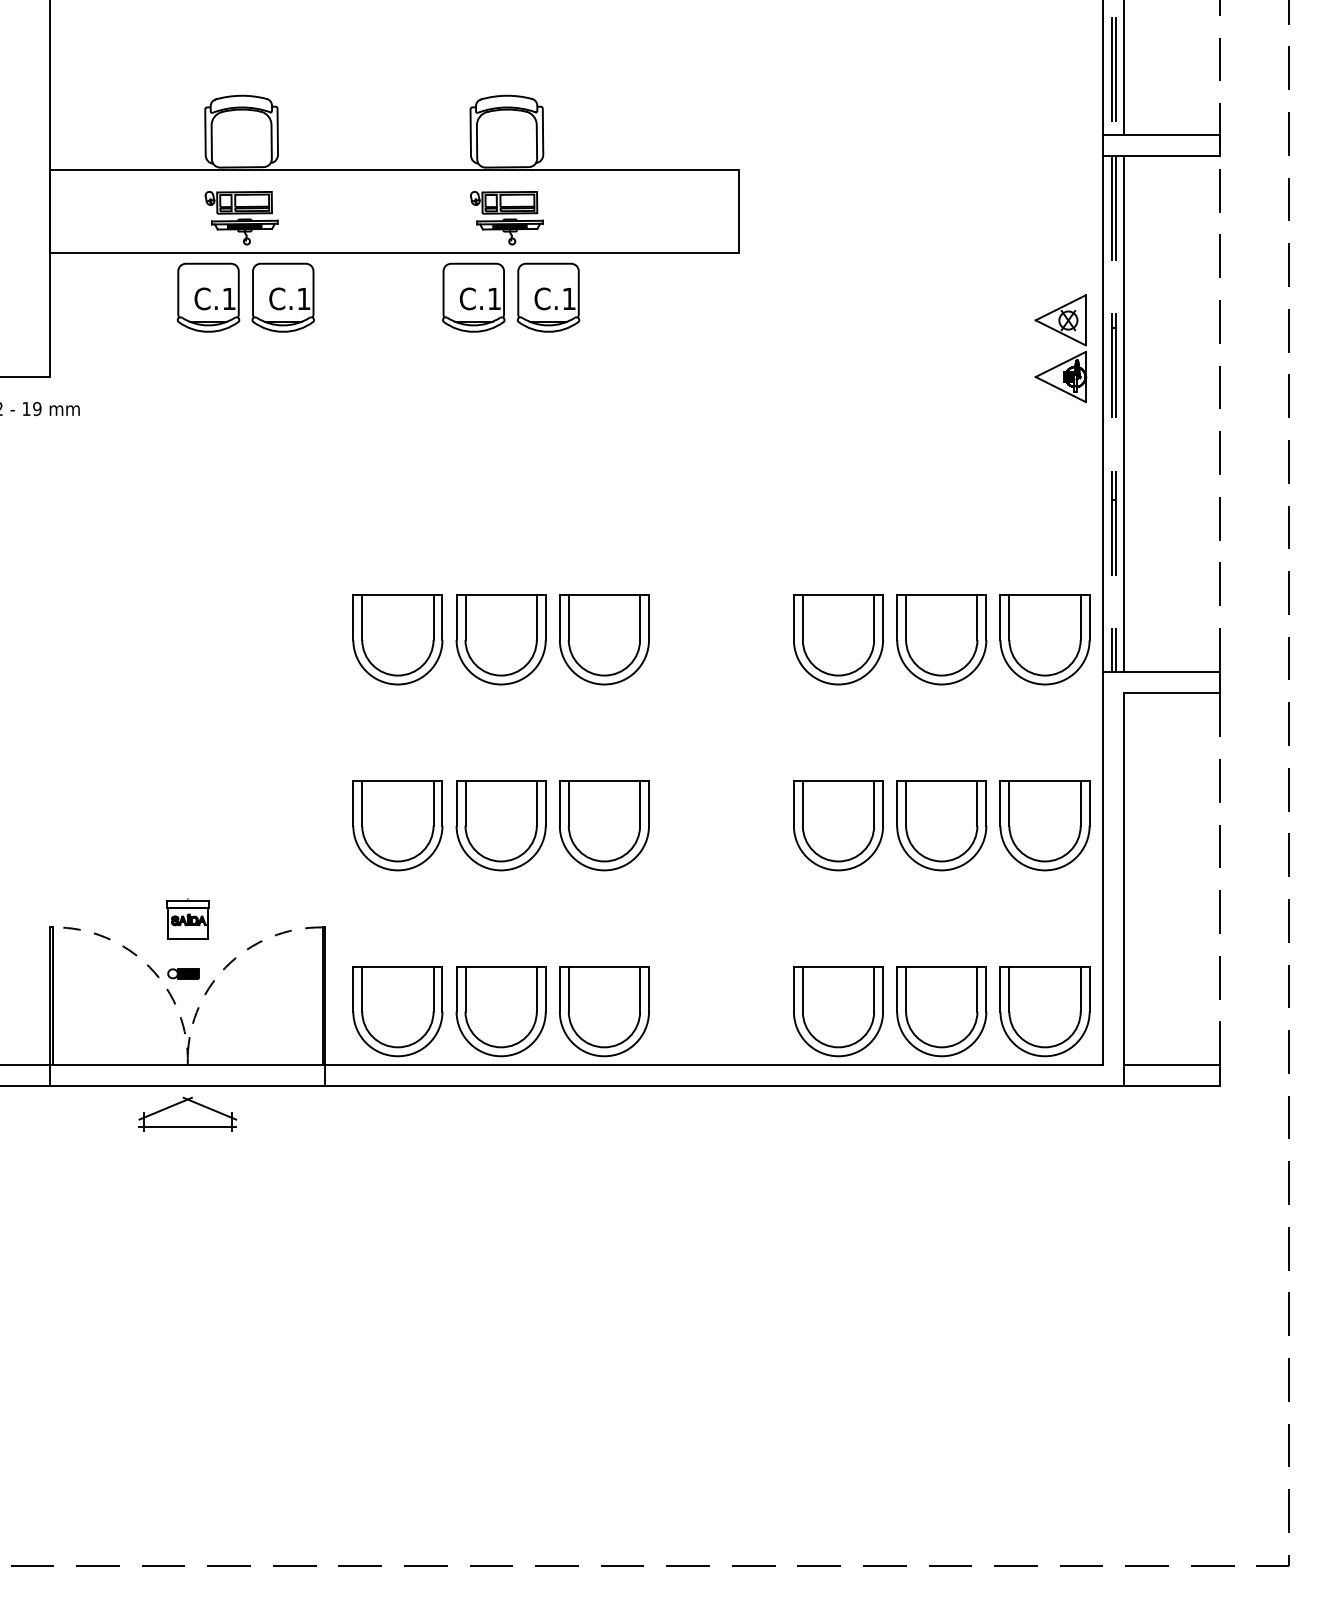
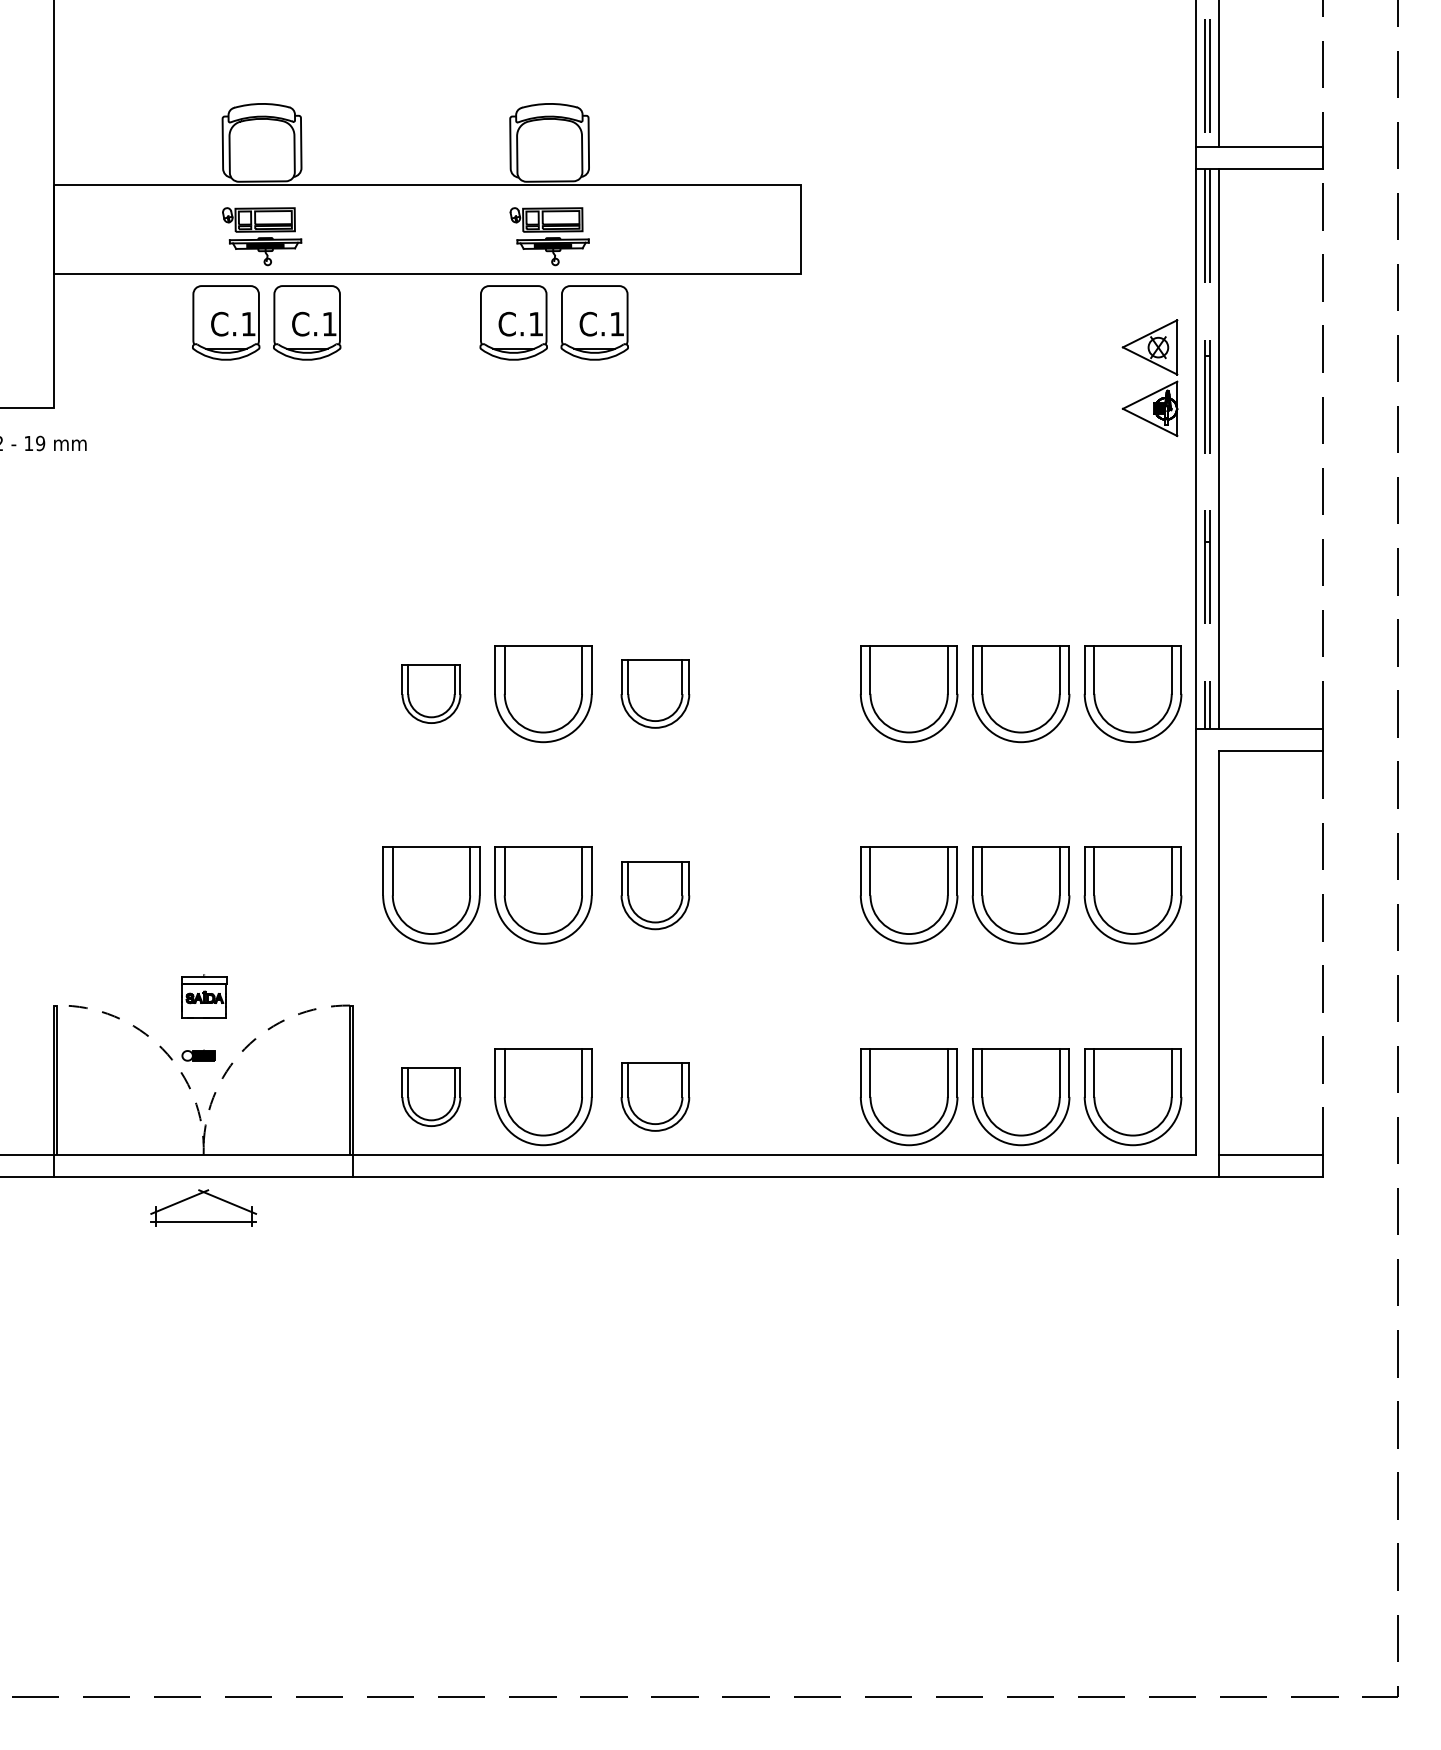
part: (397, 640) -> (431, 694), size x0.6
part: (604, 640) -> (655, 694), size x0.7
part: (604, 825) -> (655, 895), size x0.7
part: (397, 1012) -> (431, 1097), size x0.6
part: (604, 1012) -> (655, 1097), size x0.7

